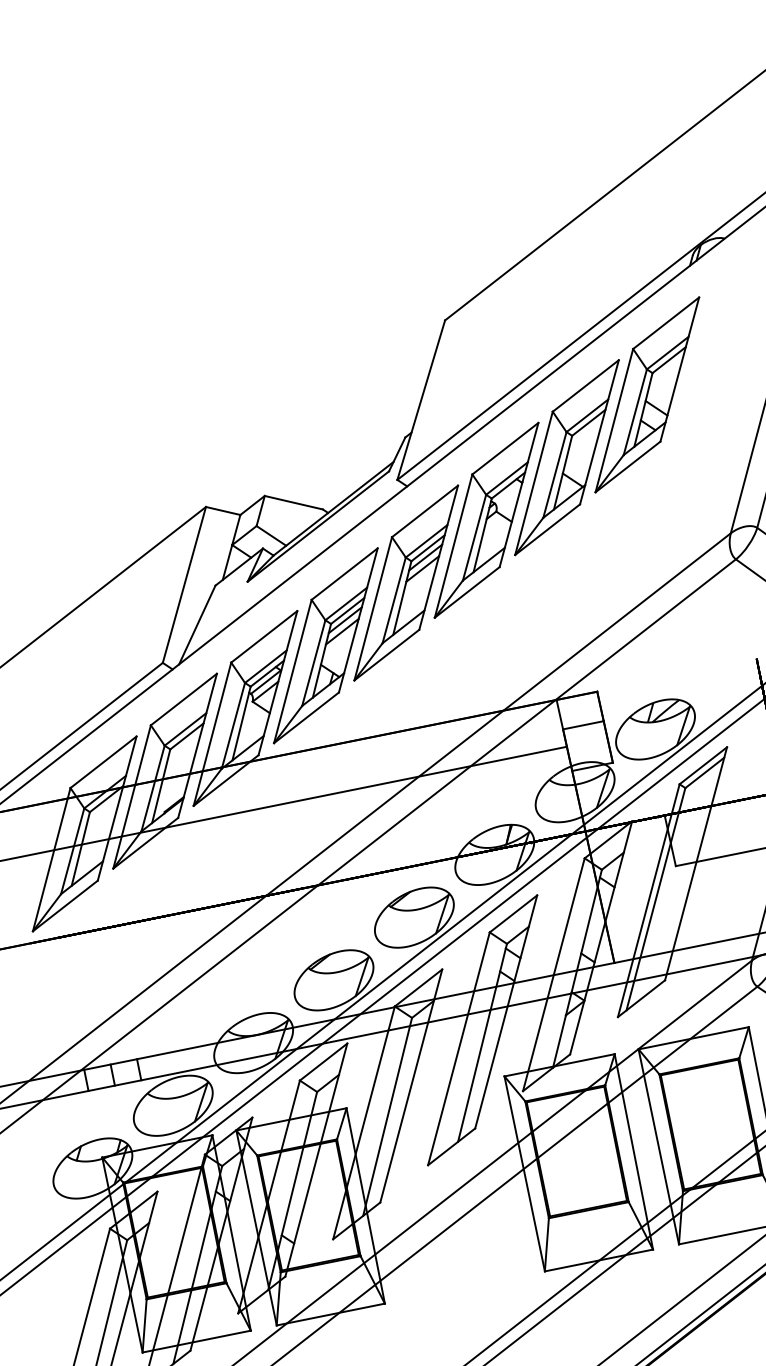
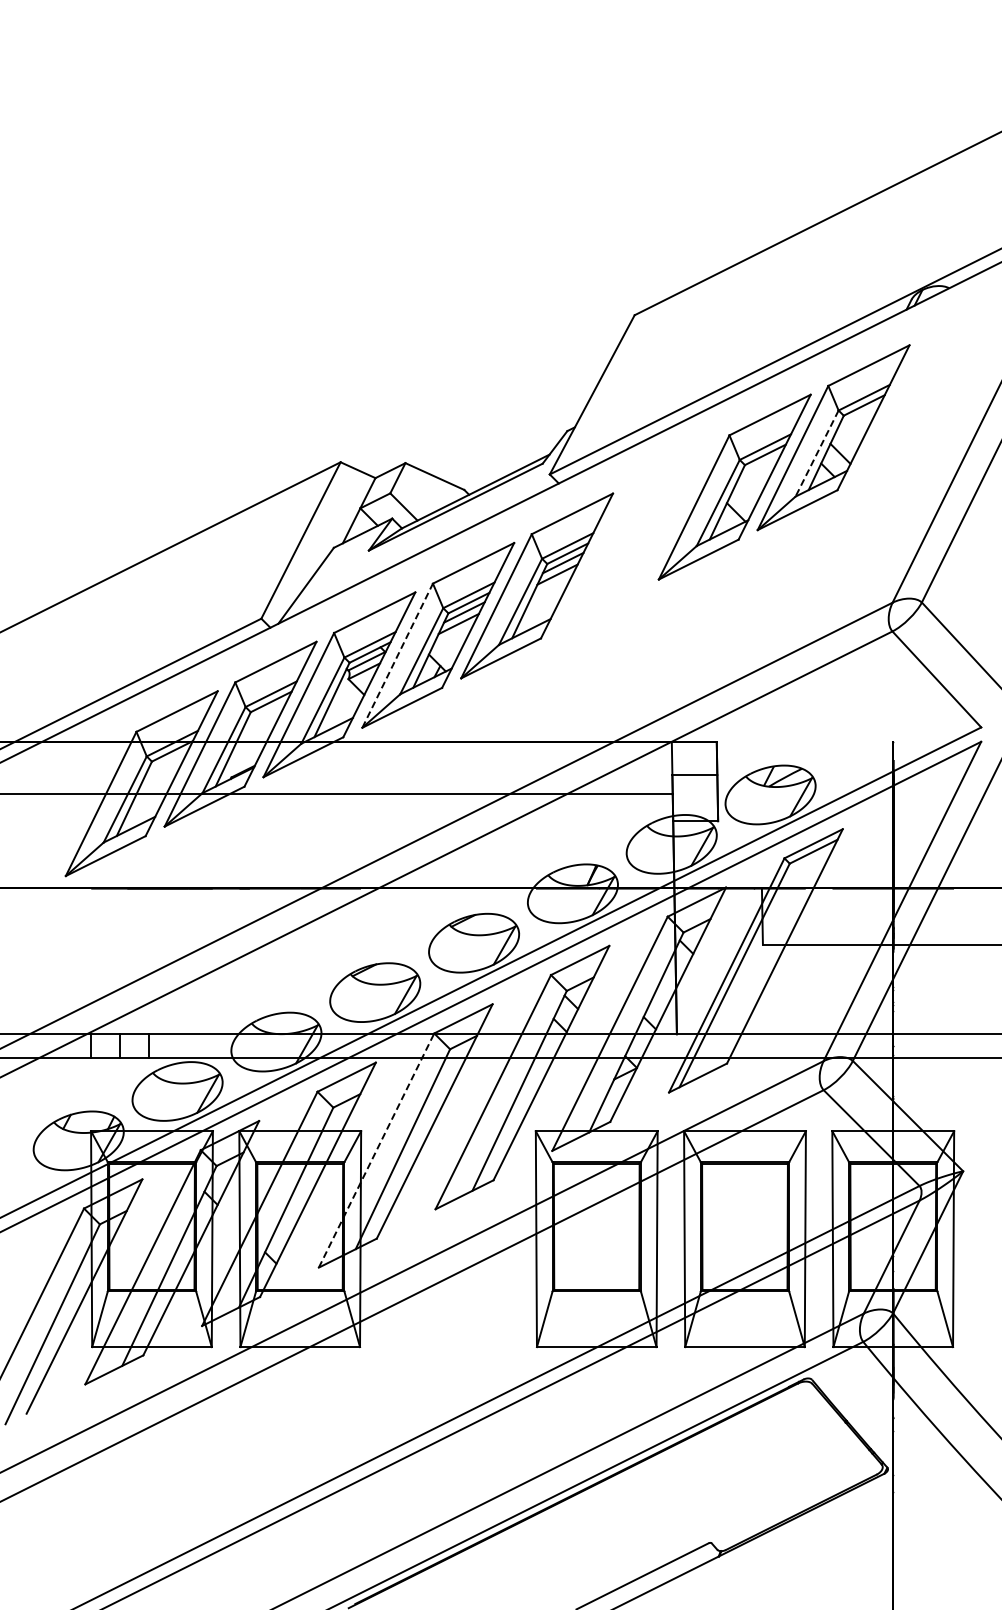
line: (634, 413) -> (816, 454), solid -> dashed
part: (486, 520) -> (635, 536), removed
line: (292, 671) -> (397, 655), solid -> dashed
line: (363, 1122) -> (376, 1150), solid -> dashed

